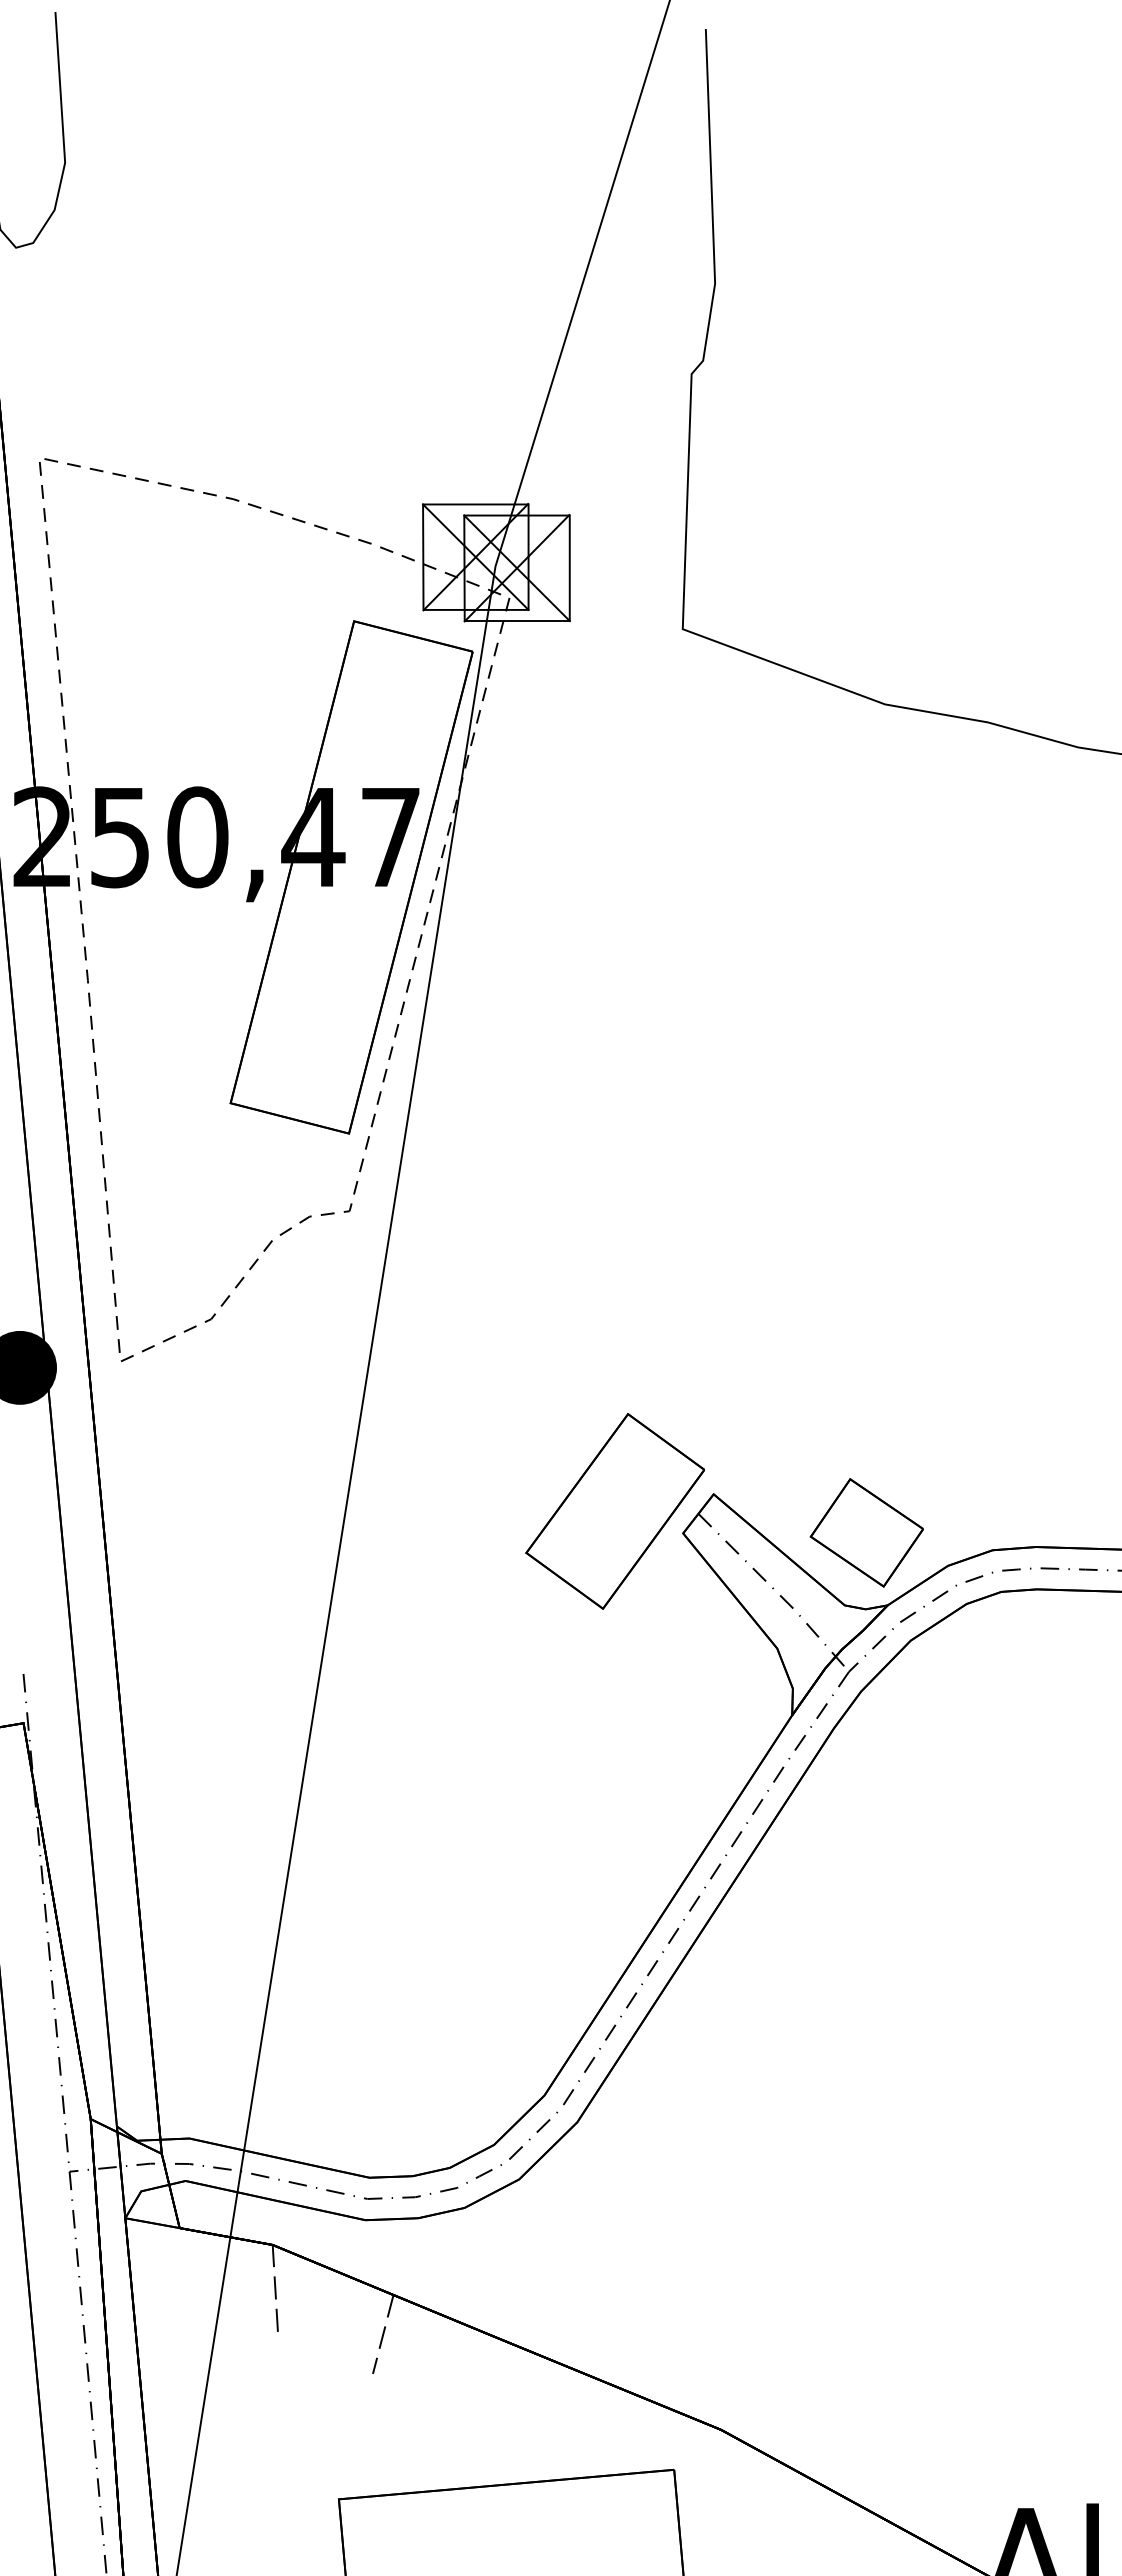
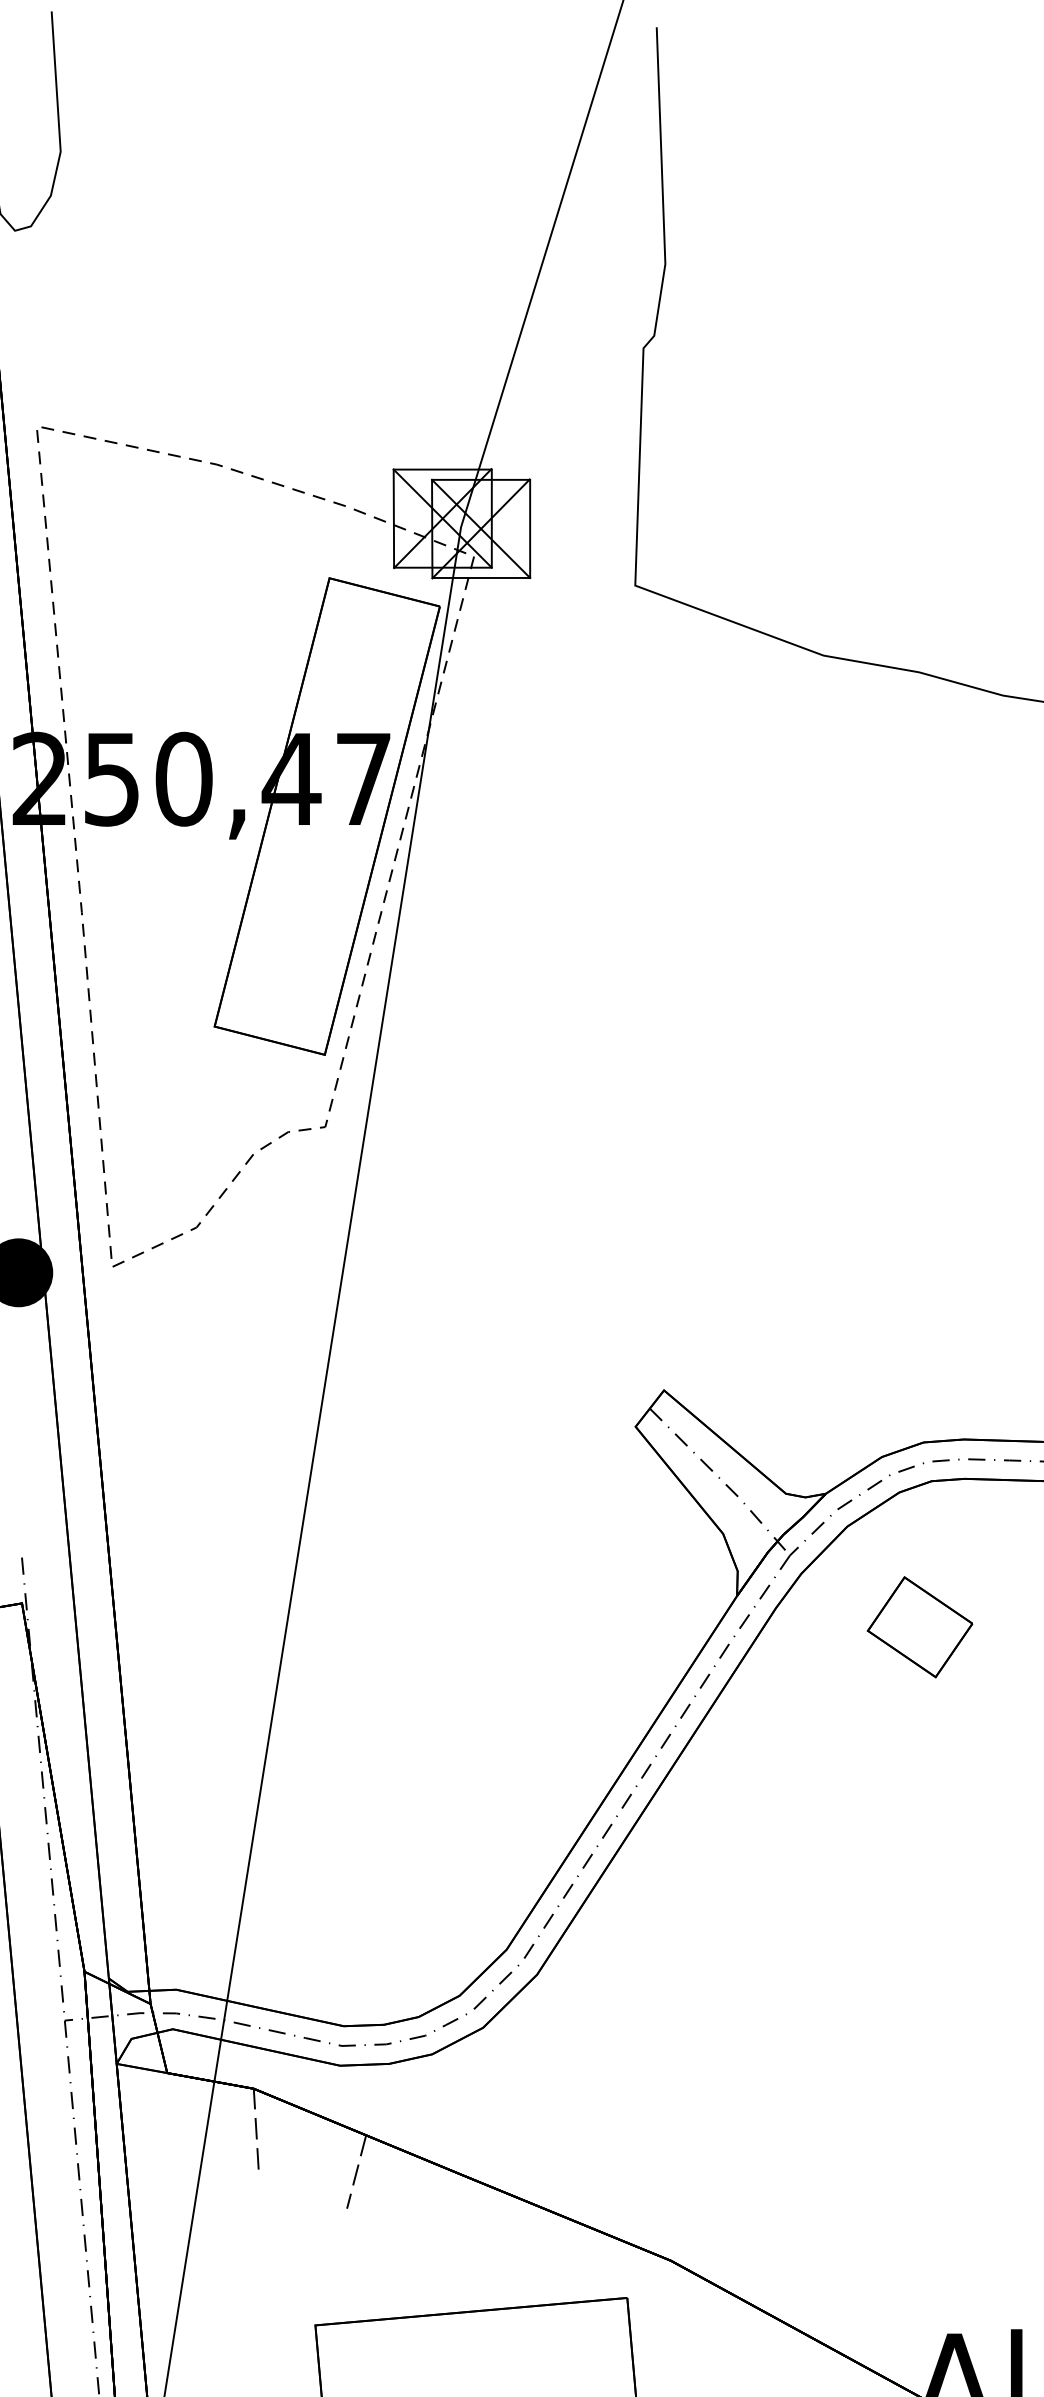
part: (614, 1511) -> (571, 1406), removed
part: (866, 1532) -> (919, 1626), moved

